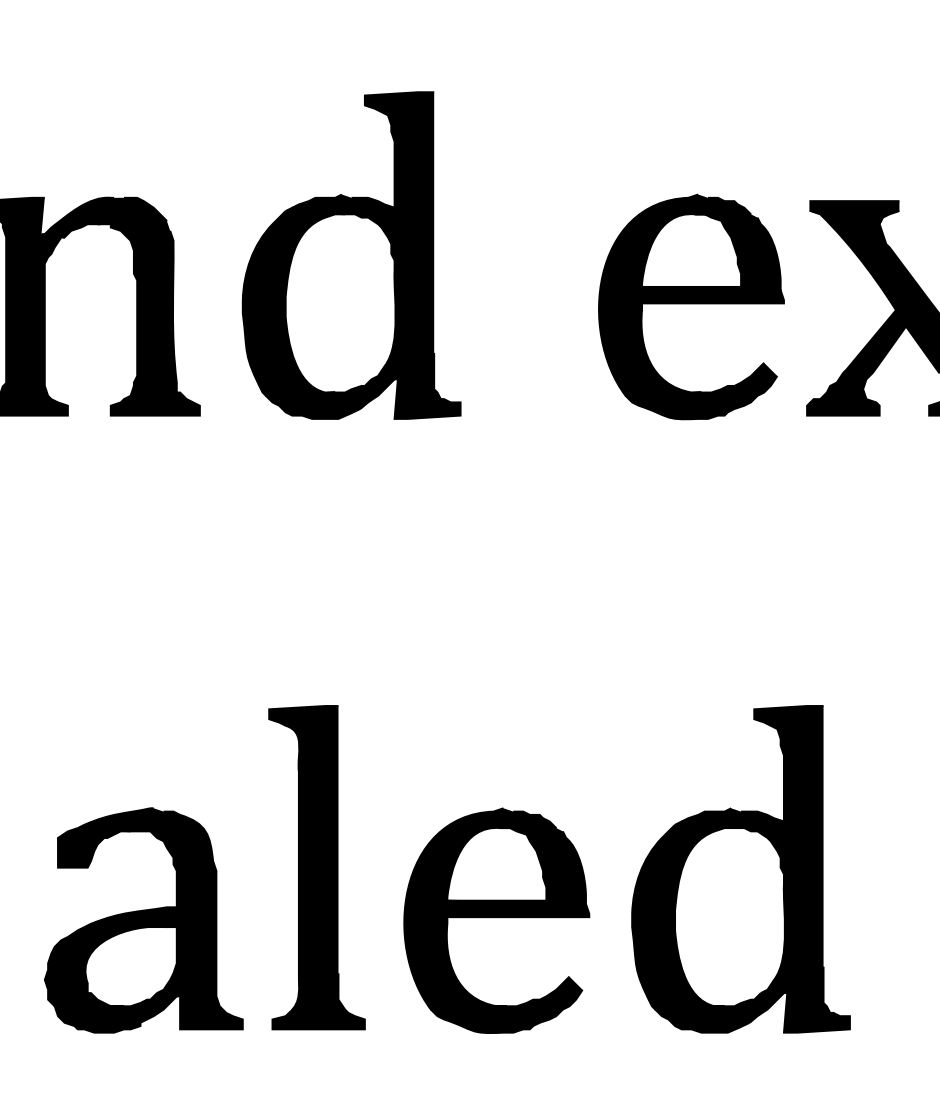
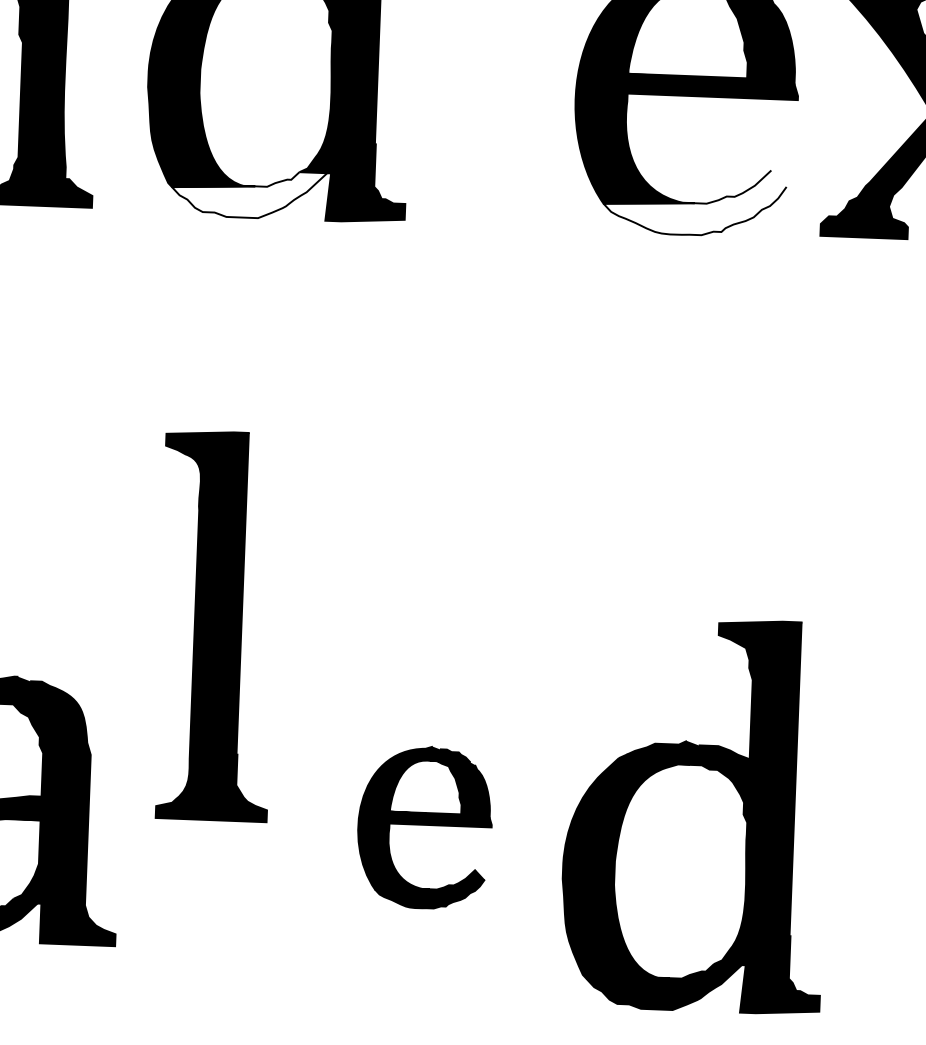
fill: (701, 390) -> (694, 200), removed
fill: (329, 398) -> (248, 193), removed
part: (316, 867) -> (215, 625), moved
part: (740, 869) -> (695, 814), moved
part: (496, 920) -> (424, 827), size x0.6

